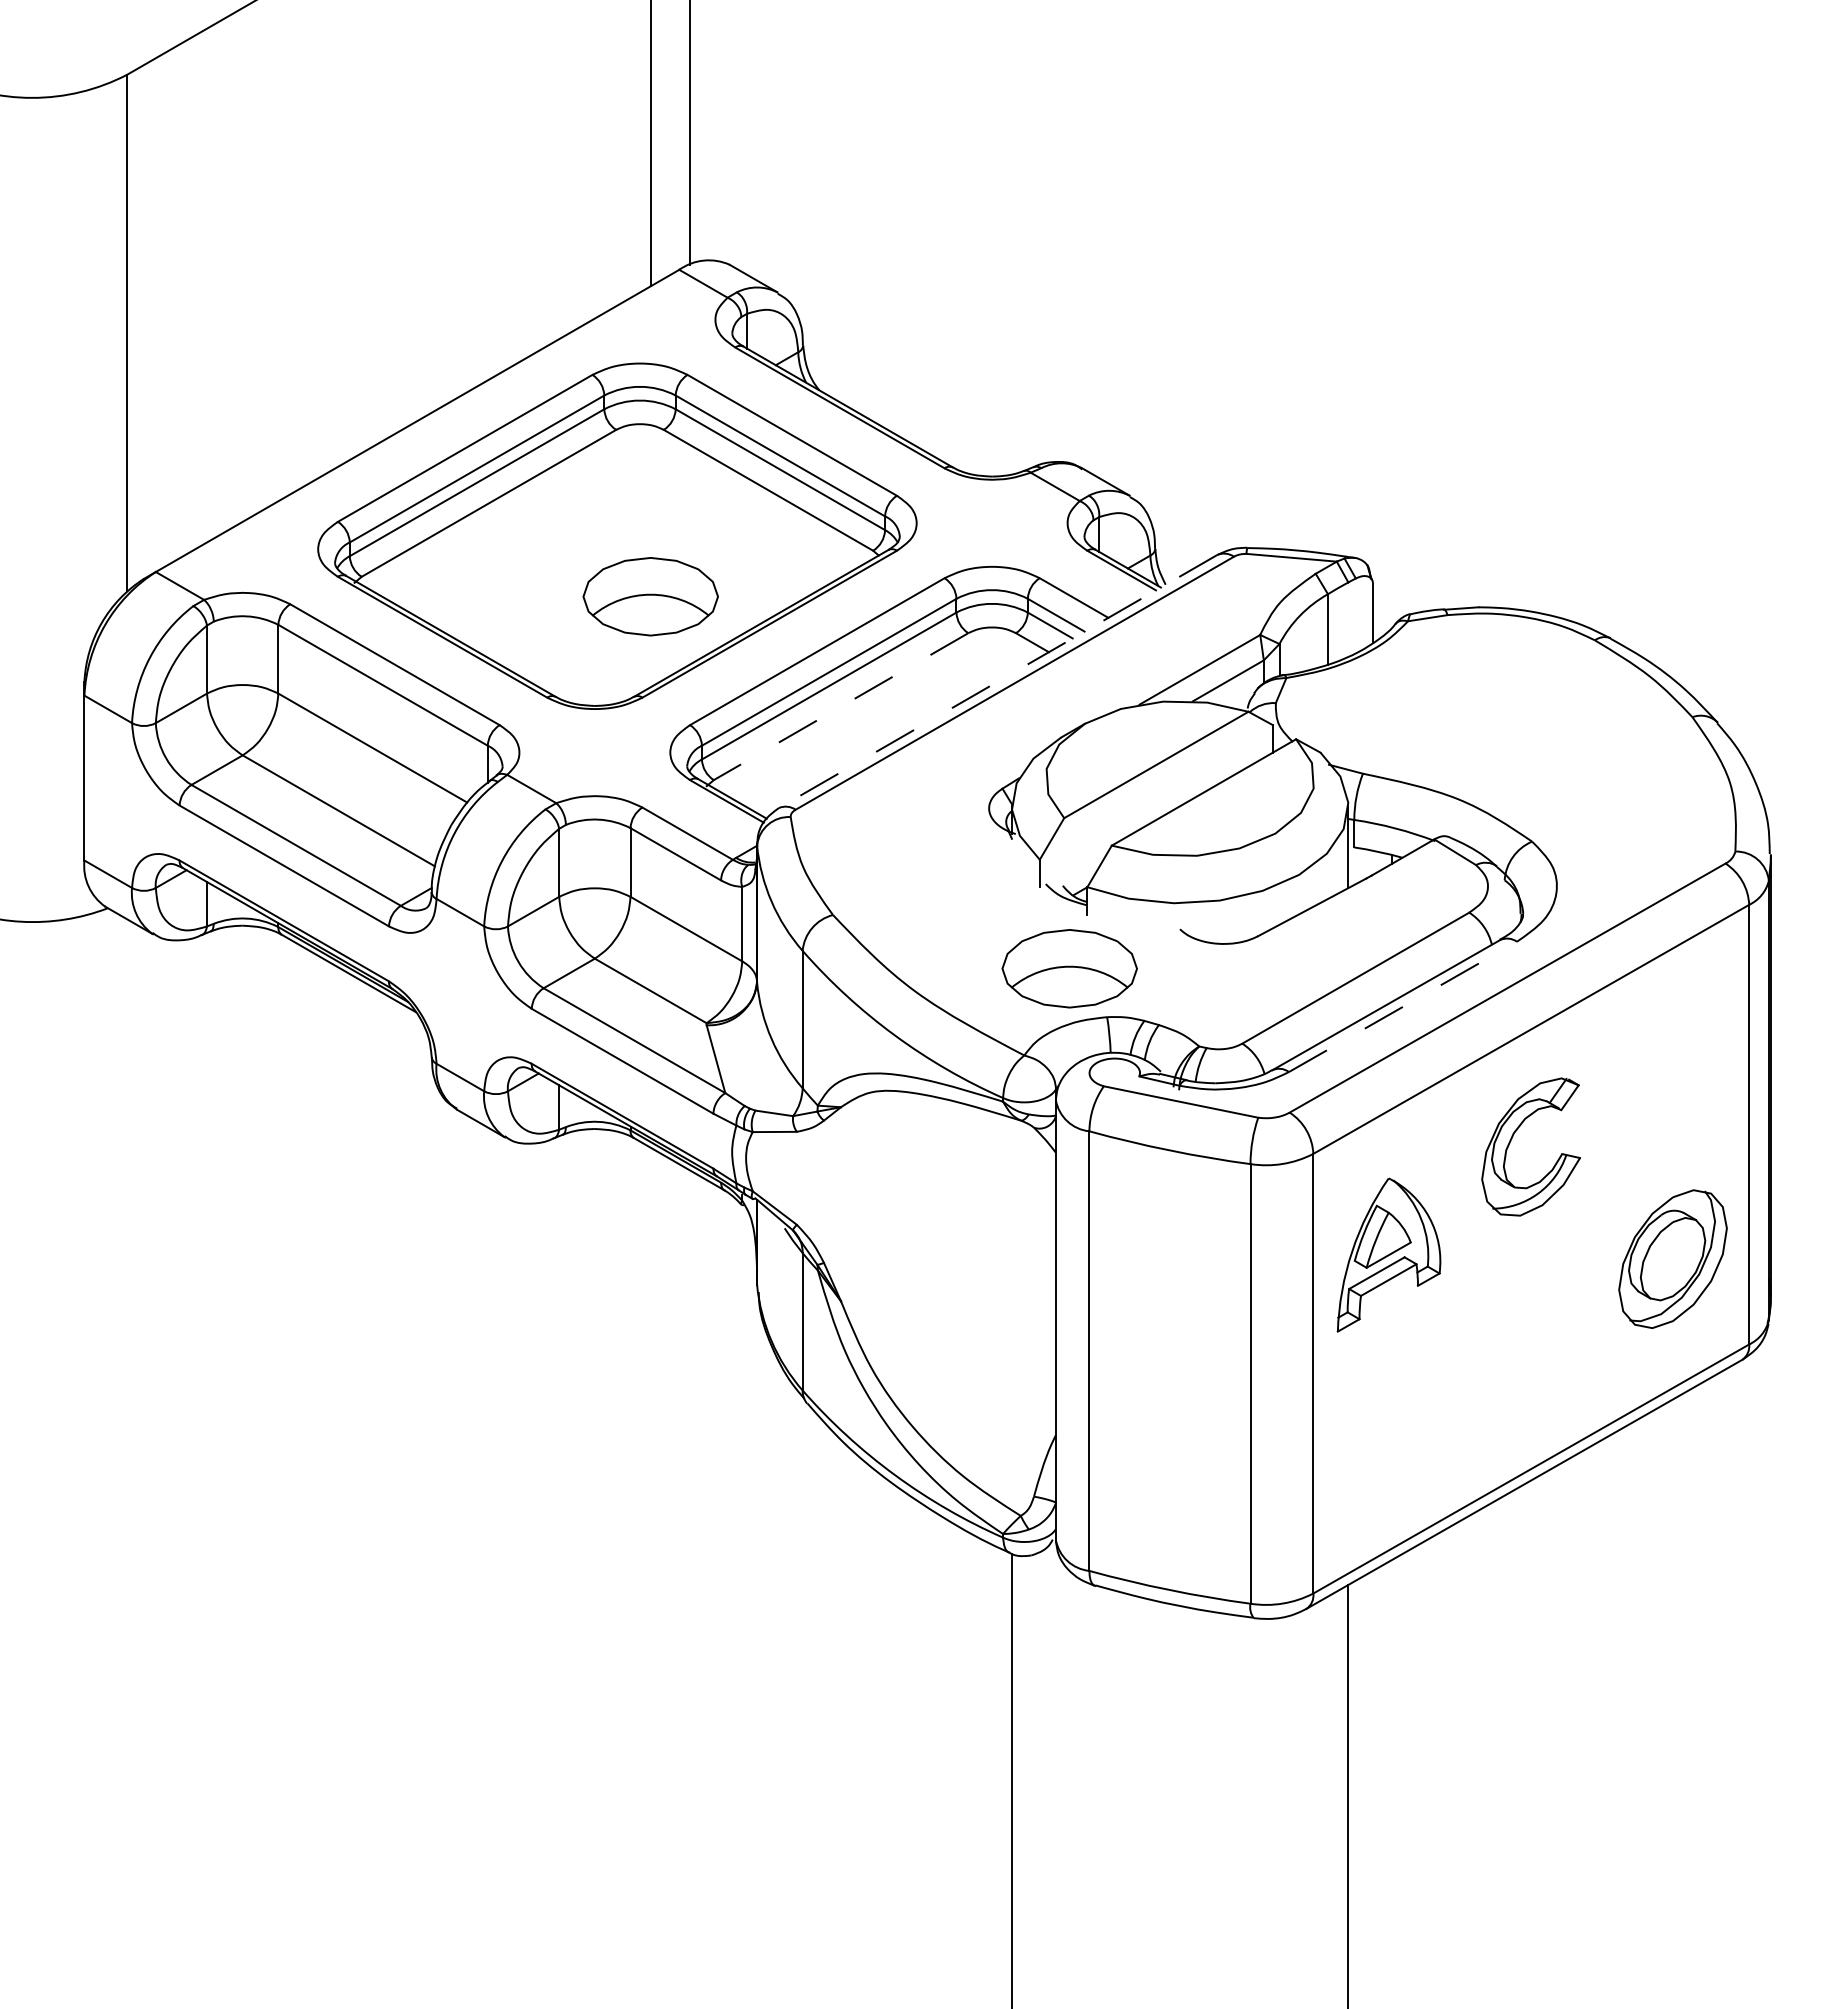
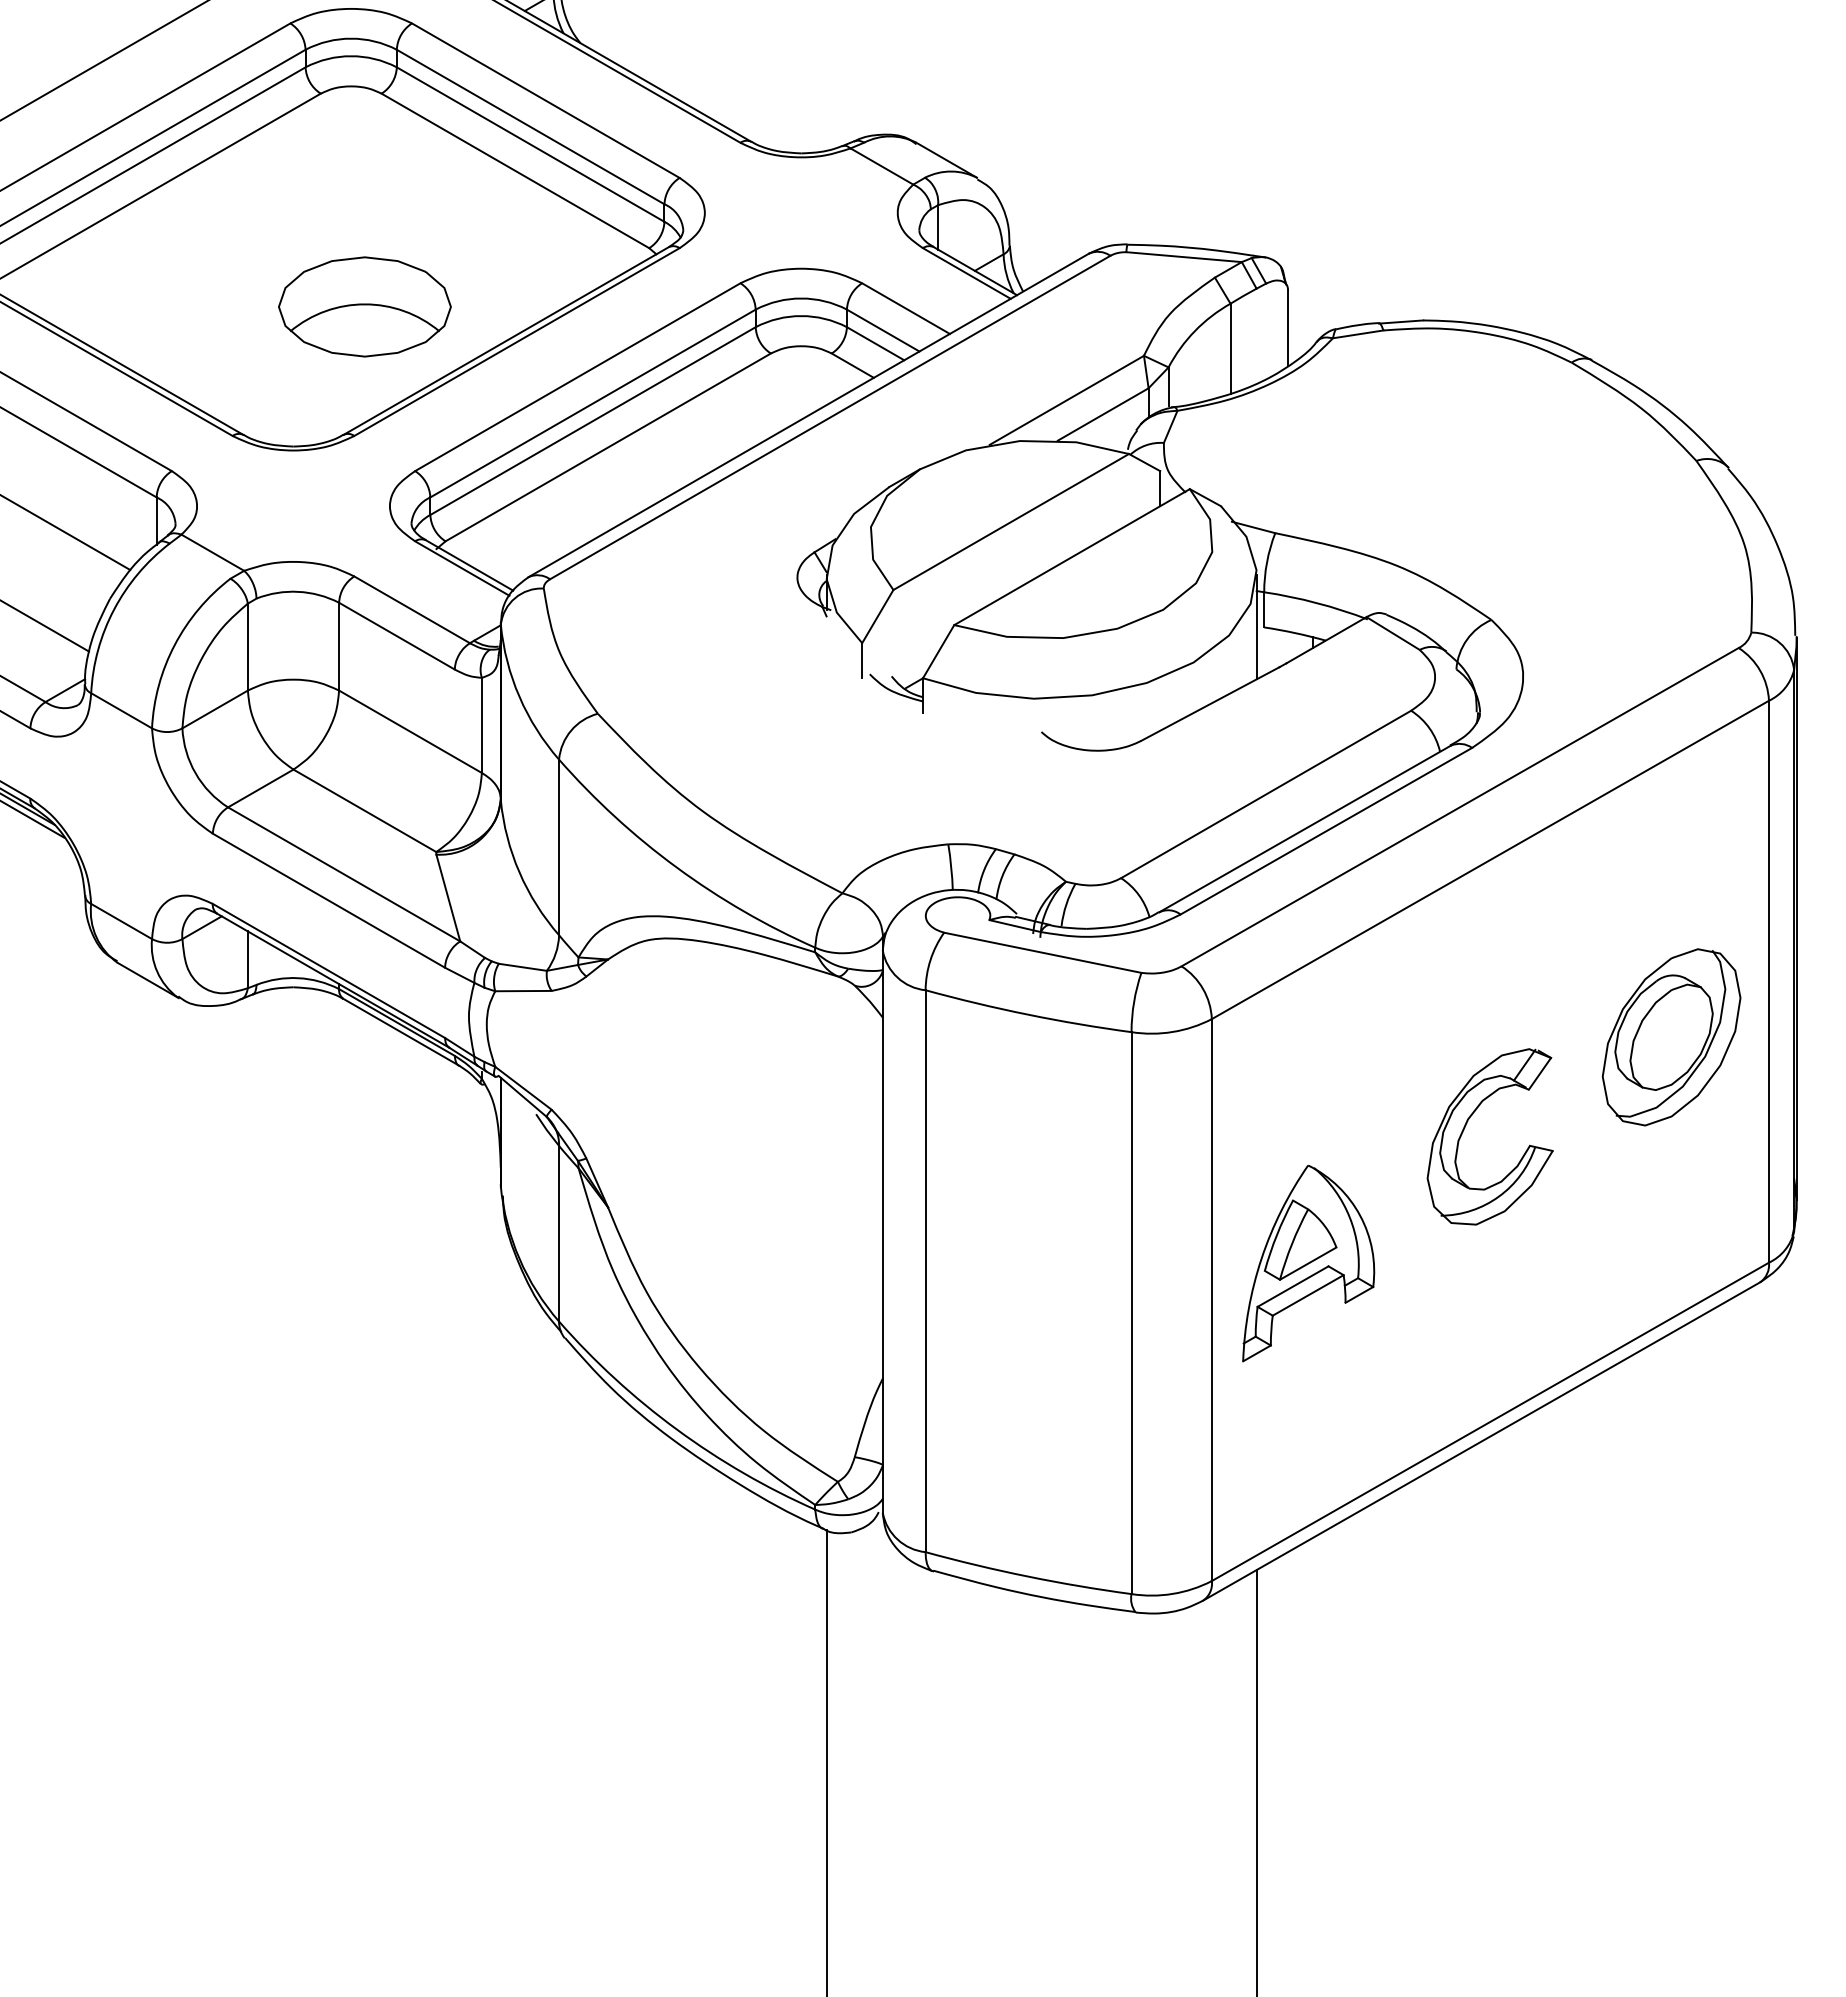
line: (997, 681) -> (808, 415), dashed -> solid
line: (841, 706) -> (608, 447), dashed -> solid
part: (1069, 968) -> (900, 782), removed
line: (1403, 1006) -> (1327, 830), dashed -> solid
part: (1512, 1139) -> (1466, 1127), moved
part: (1388, 1254) -> (1307, 1262), moved
part: (1672, 1258) -> (1670, 1036), moved

